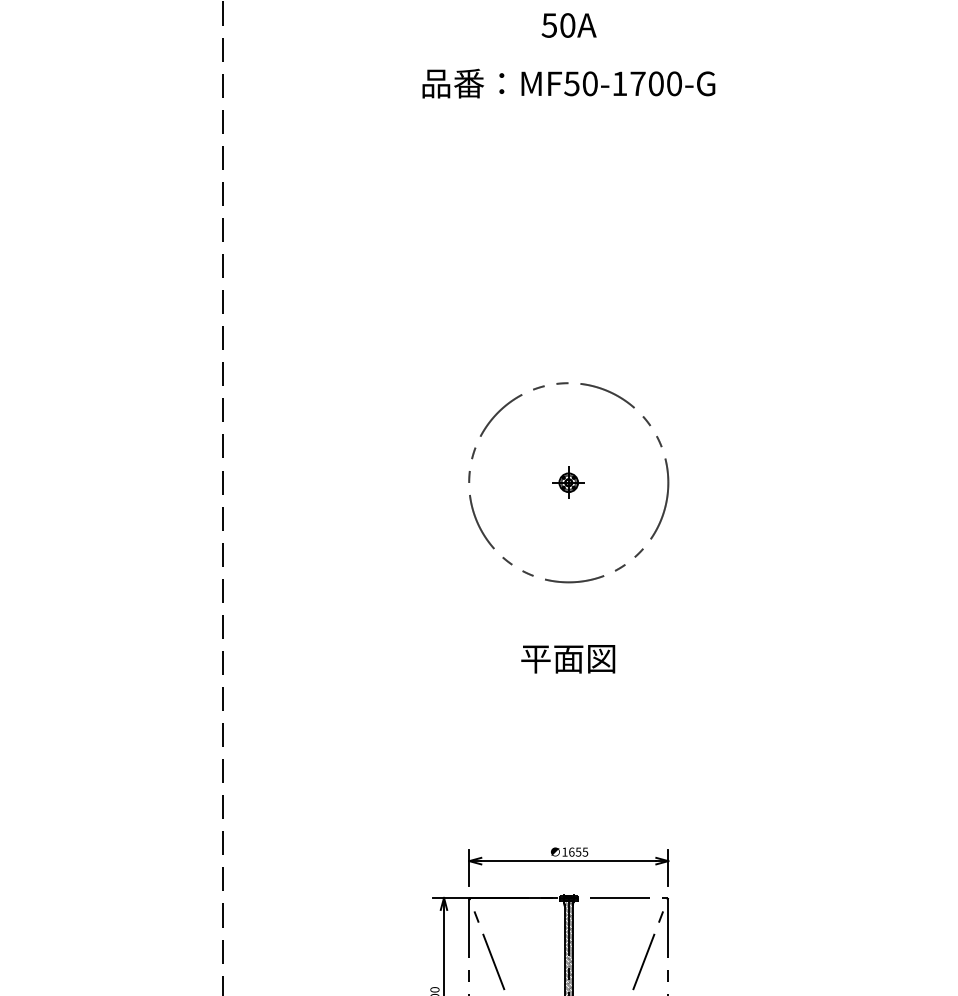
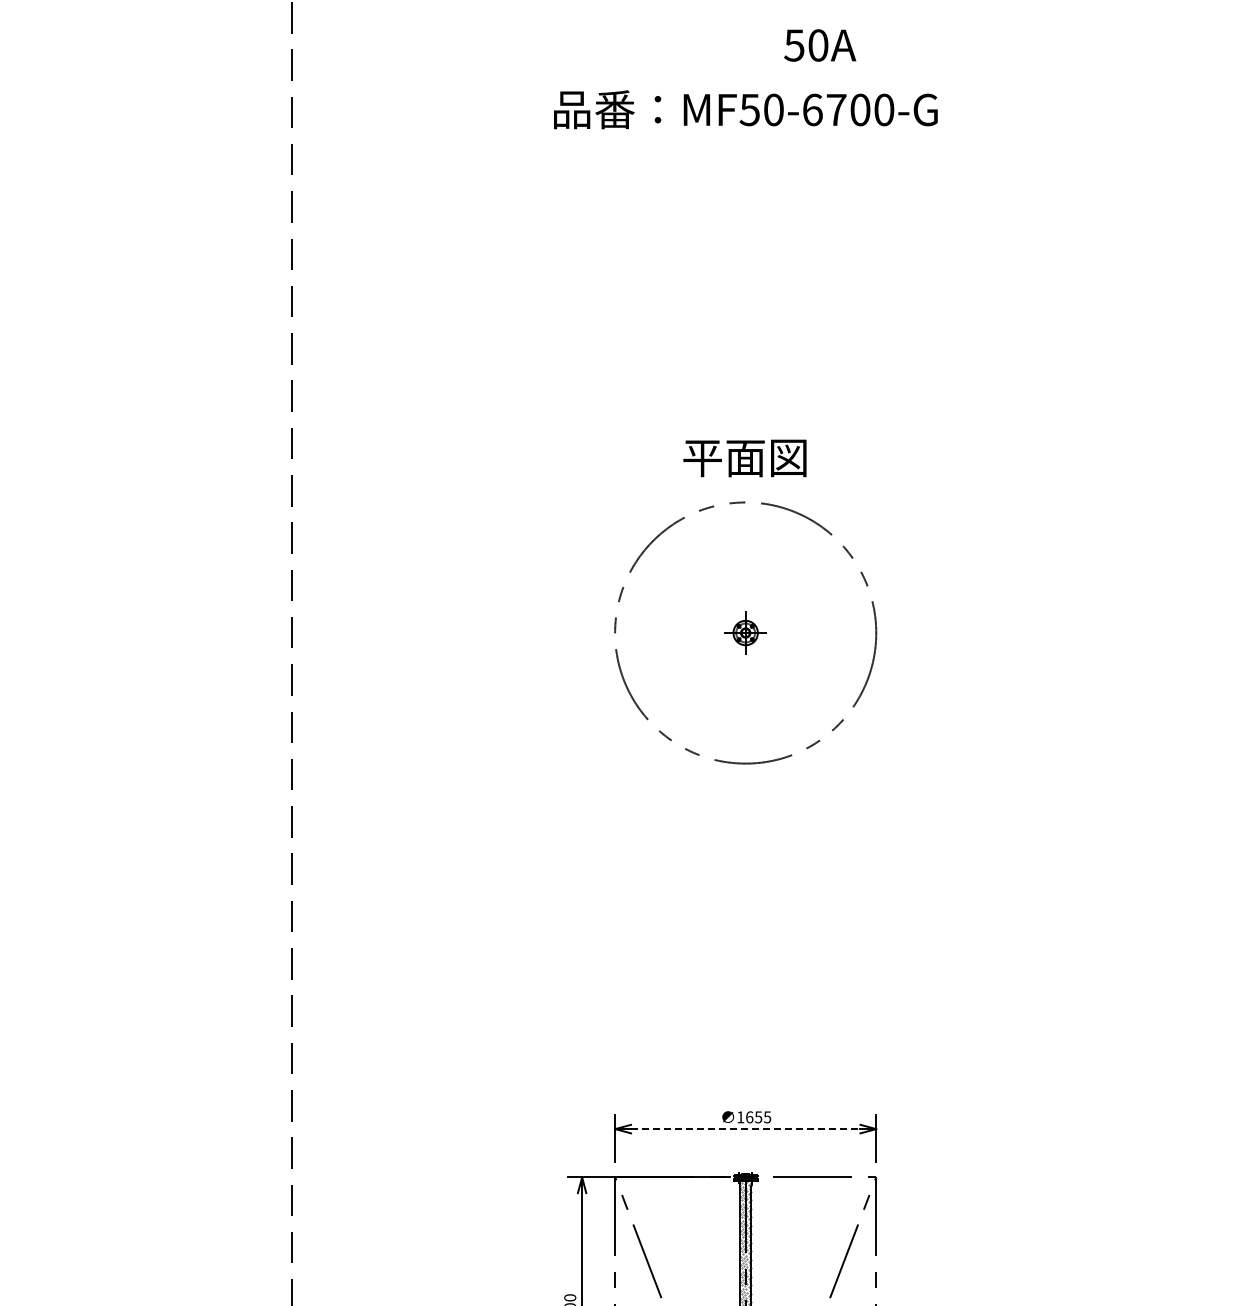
text: (569, 25) -> (820, 45), moved
text: (619, 83) -> (812, 109), MF50-1700-G -> MF50-6700-G
text: (567, 659) -> (744, 458), moved
line: (568, 861) -> (745, 1129), solid -> dashed

